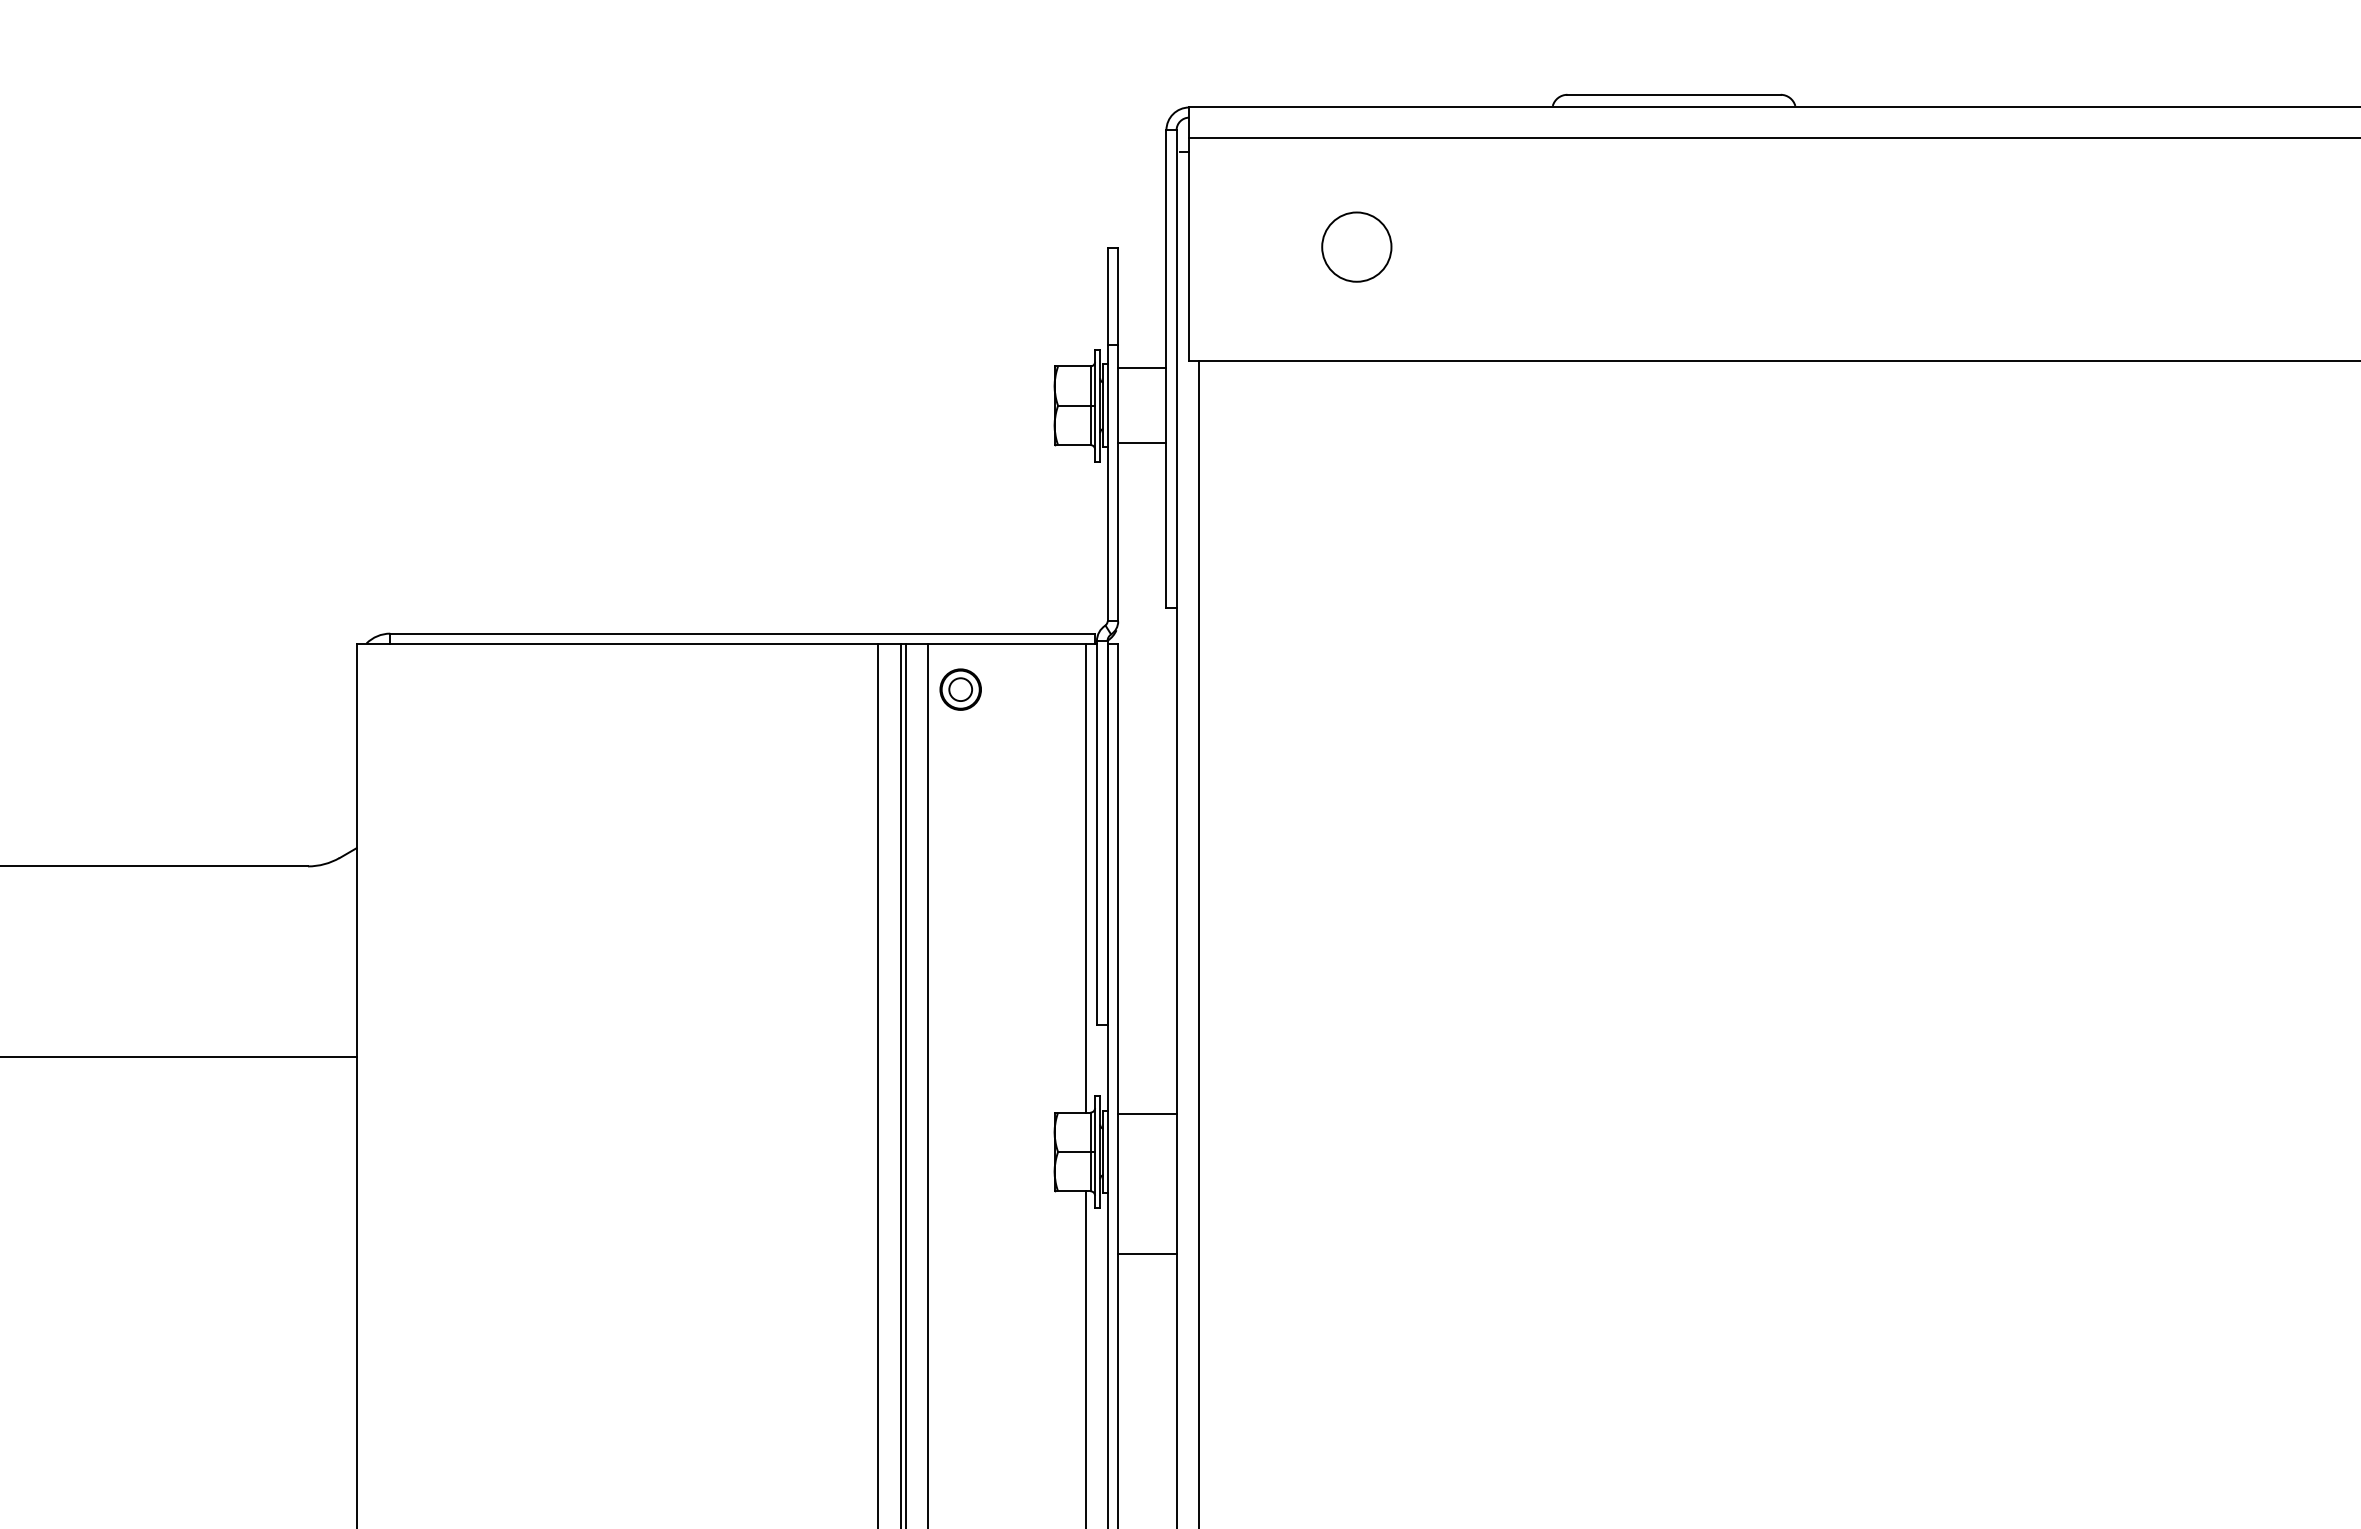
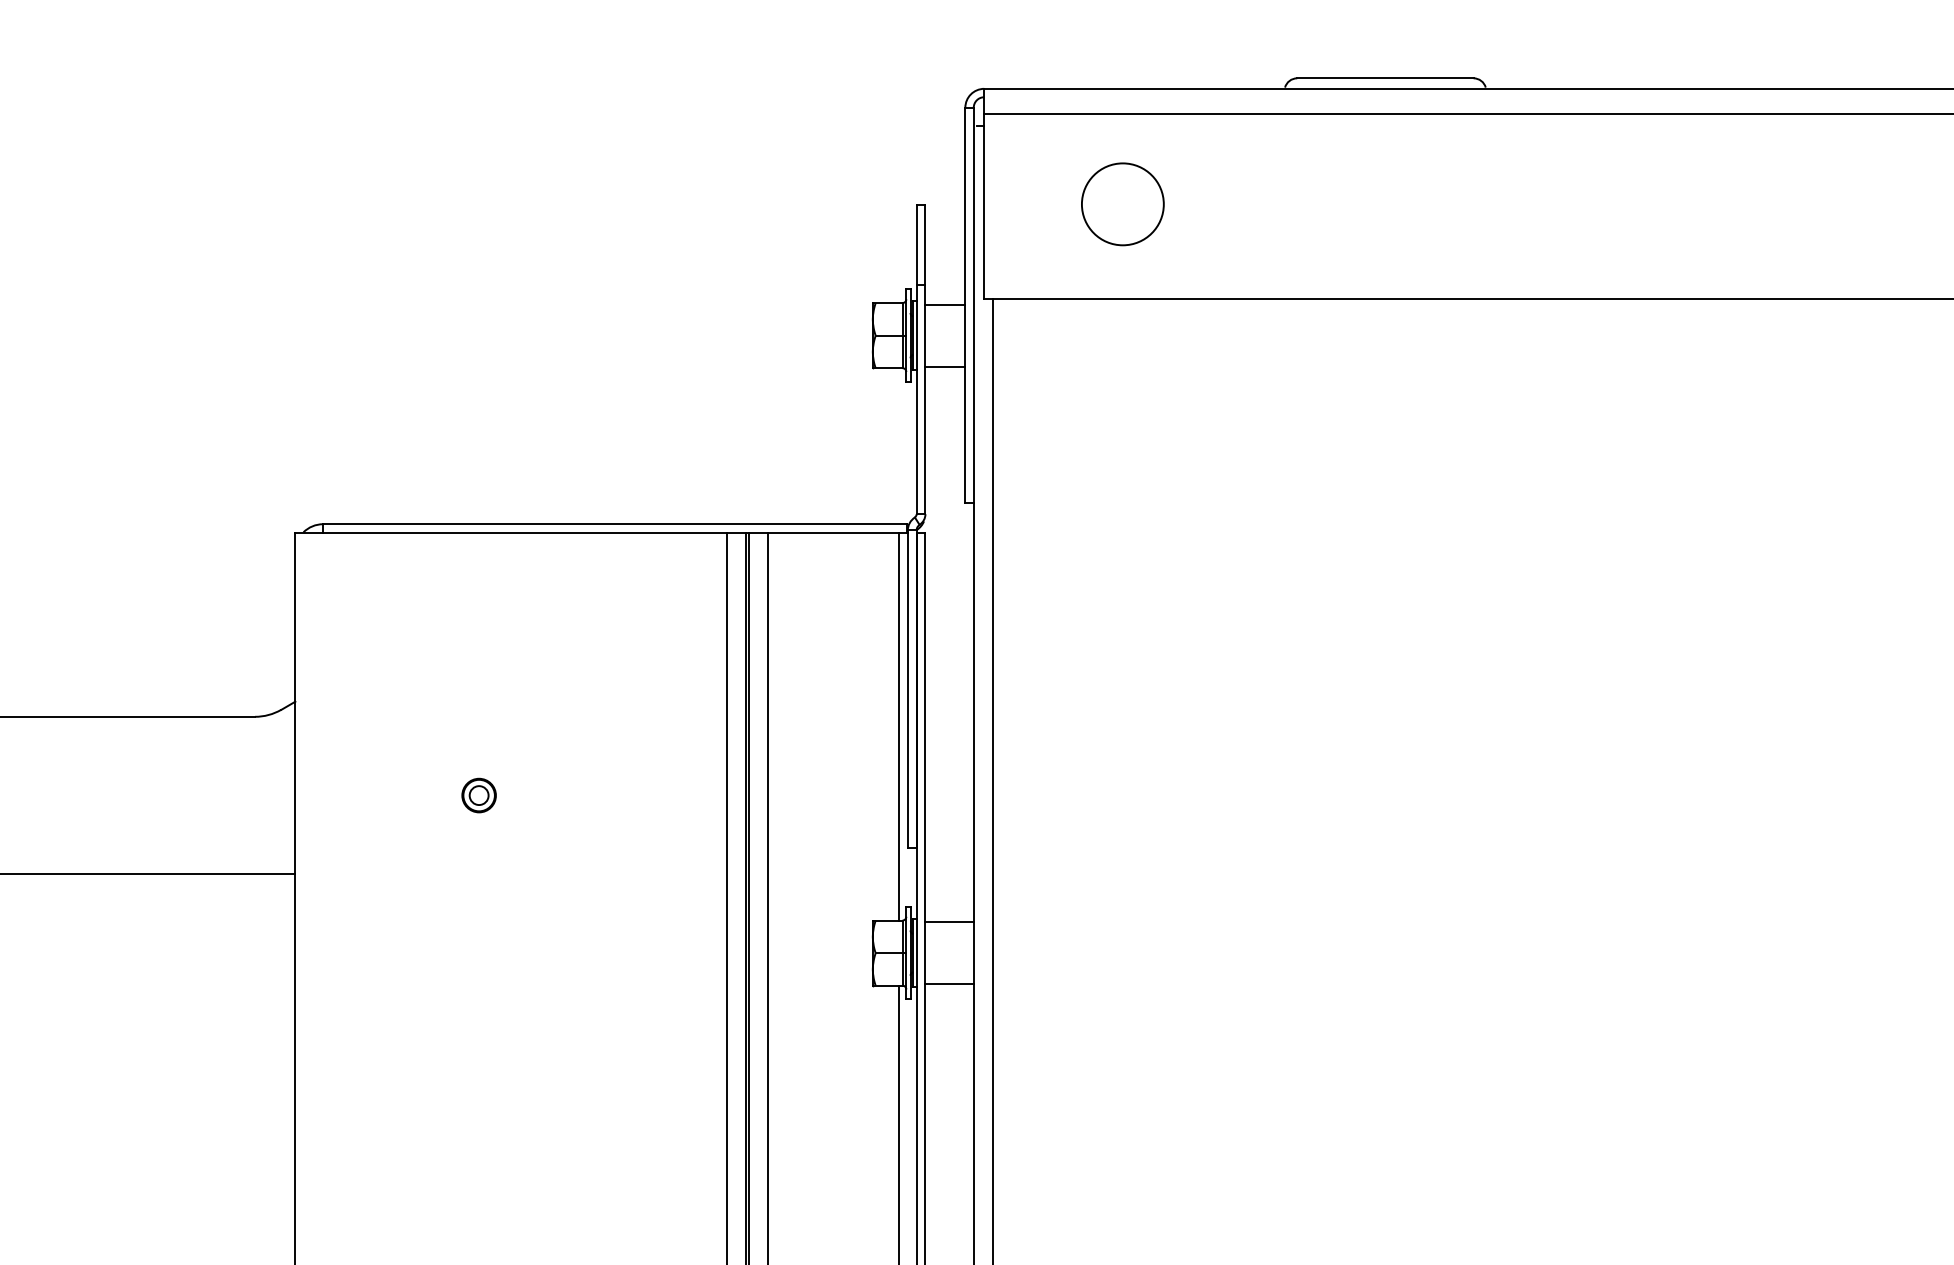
circle: (1356, 247) -> (1122, 204), size x1.43
part: (959, 689) -> (478, 795), moved
line: (1147, 1253) -> (949, 984), moved

